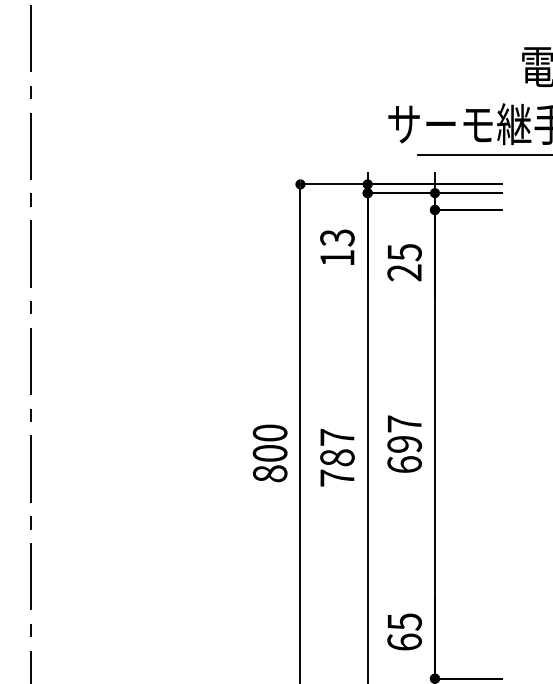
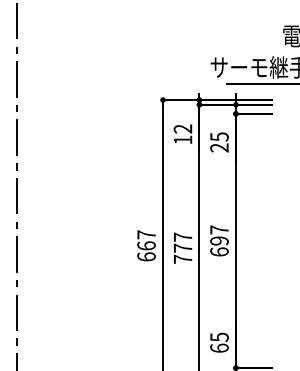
text: (338, 236) -> (183, 128), 13 -> 12
text: (270, 452) -> (146, 245), 800 -> 667
text: (336, 456) -> (182, 247), 787 -> 777

